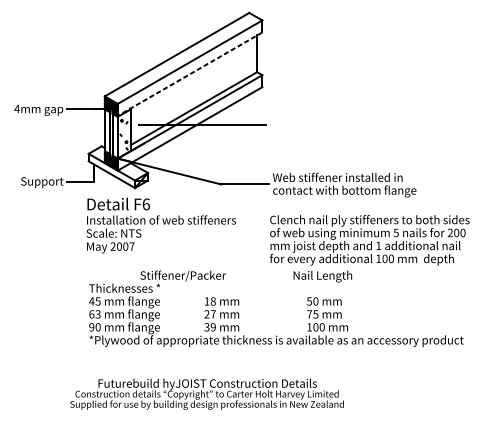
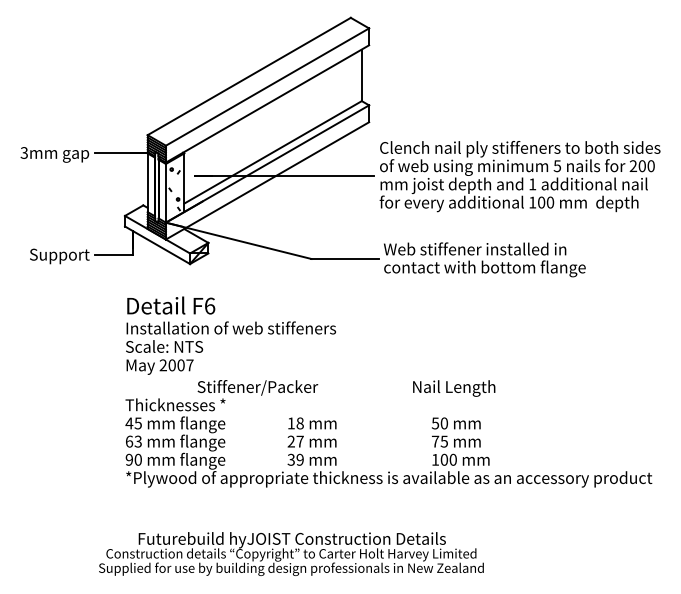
line: (190, 74) -> (267, 104), dashed -> solid
text: (17, 108) -> (24, 152), 4mm -> 3mm
text: (160, 225) -> (230, 335), moved
text: (369, 240) -> (519, 176), moved

